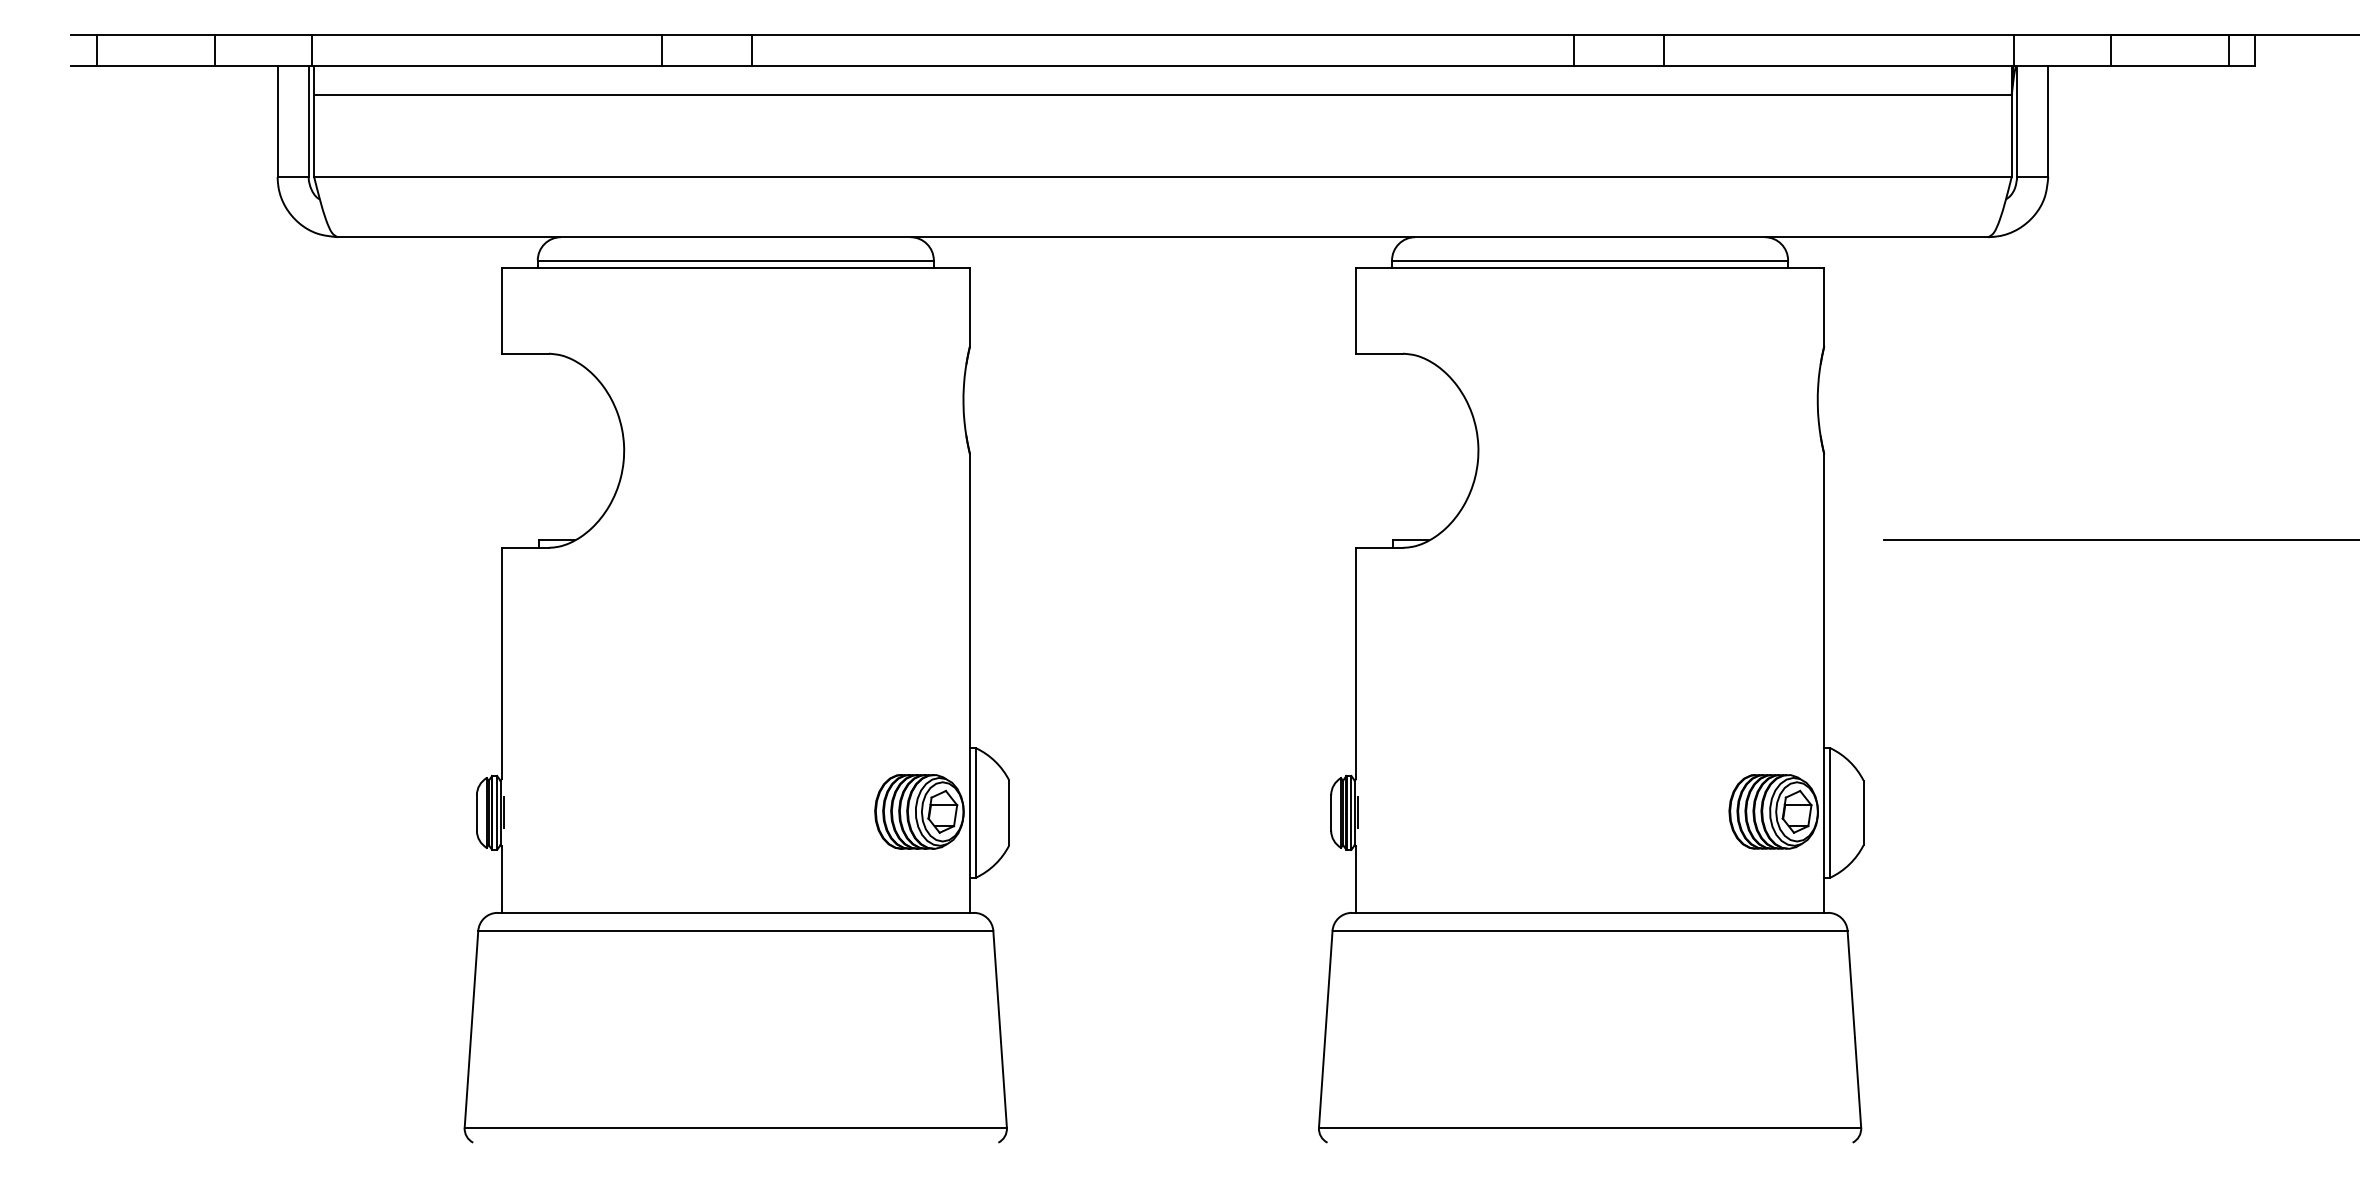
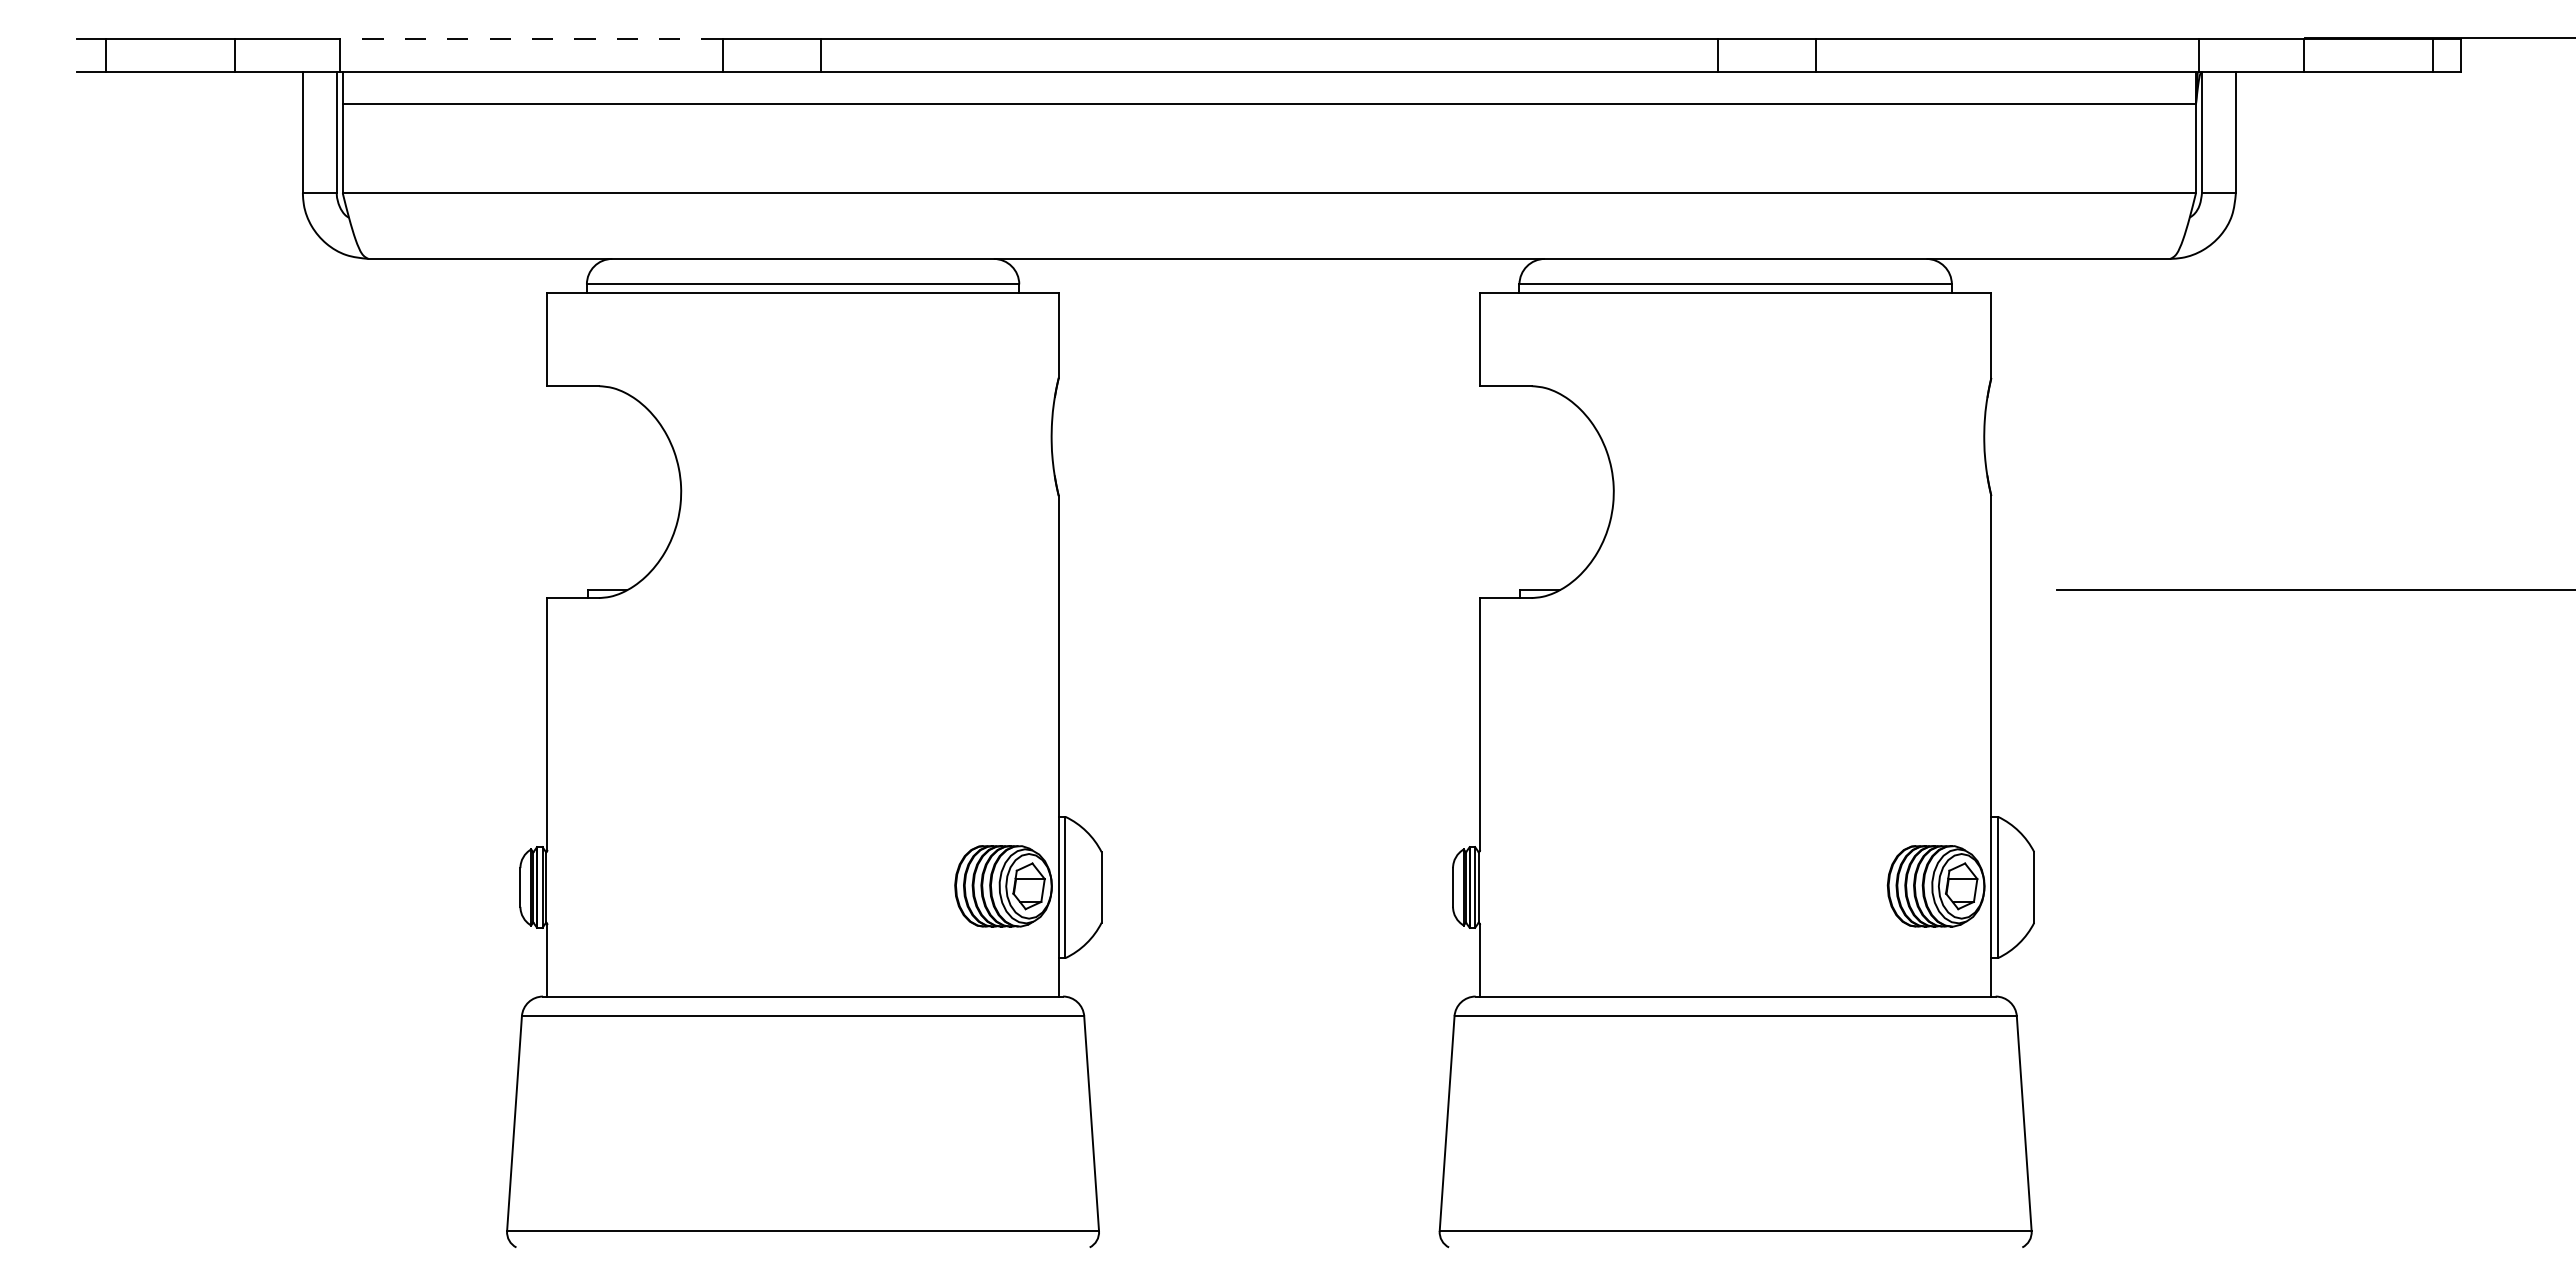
line: (486, 35) -> (530, 38), solid -> dashed
line: (503, 812) -> (549, 887), removed
line: (1358, 812) -> (1482, 887), removed

